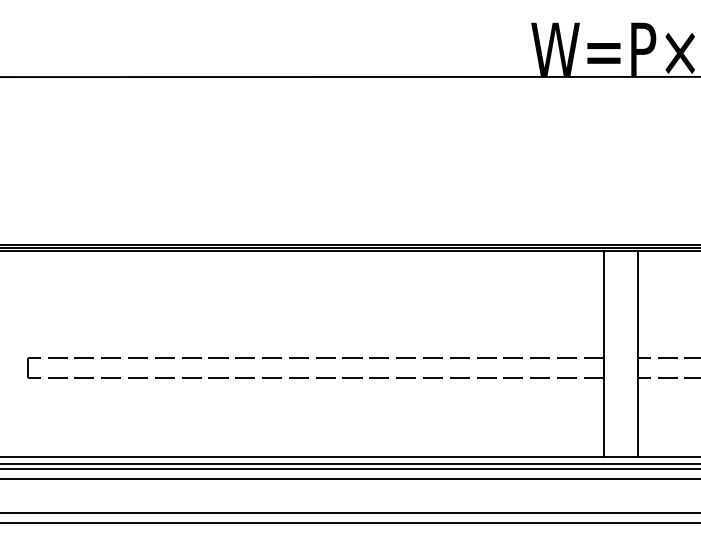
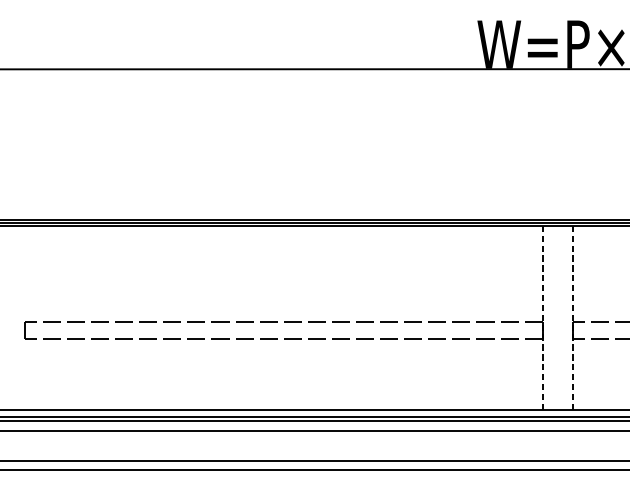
line: (604, 353) -> (543, 317), solid -> dashed
line: (637, 353) -> (572, 317), solid -> dashed

